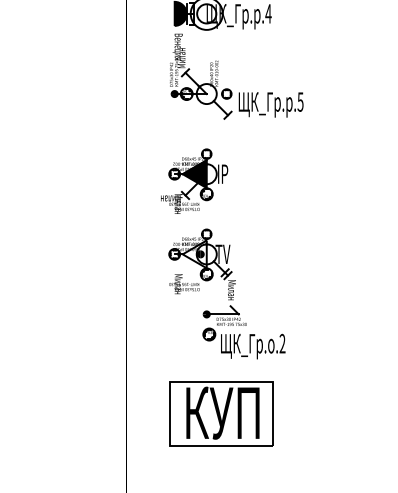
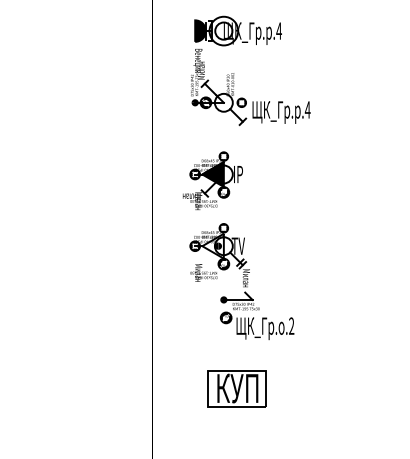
text: (300, 101) -> (307, 109), .5 -> .4
part: (220, 413) -> (236, 388), size x0.62

